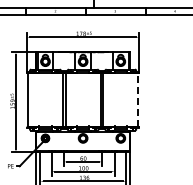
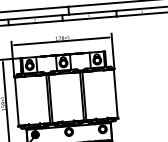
line: (138, 100) -> (115, 94), dashed -> solid

